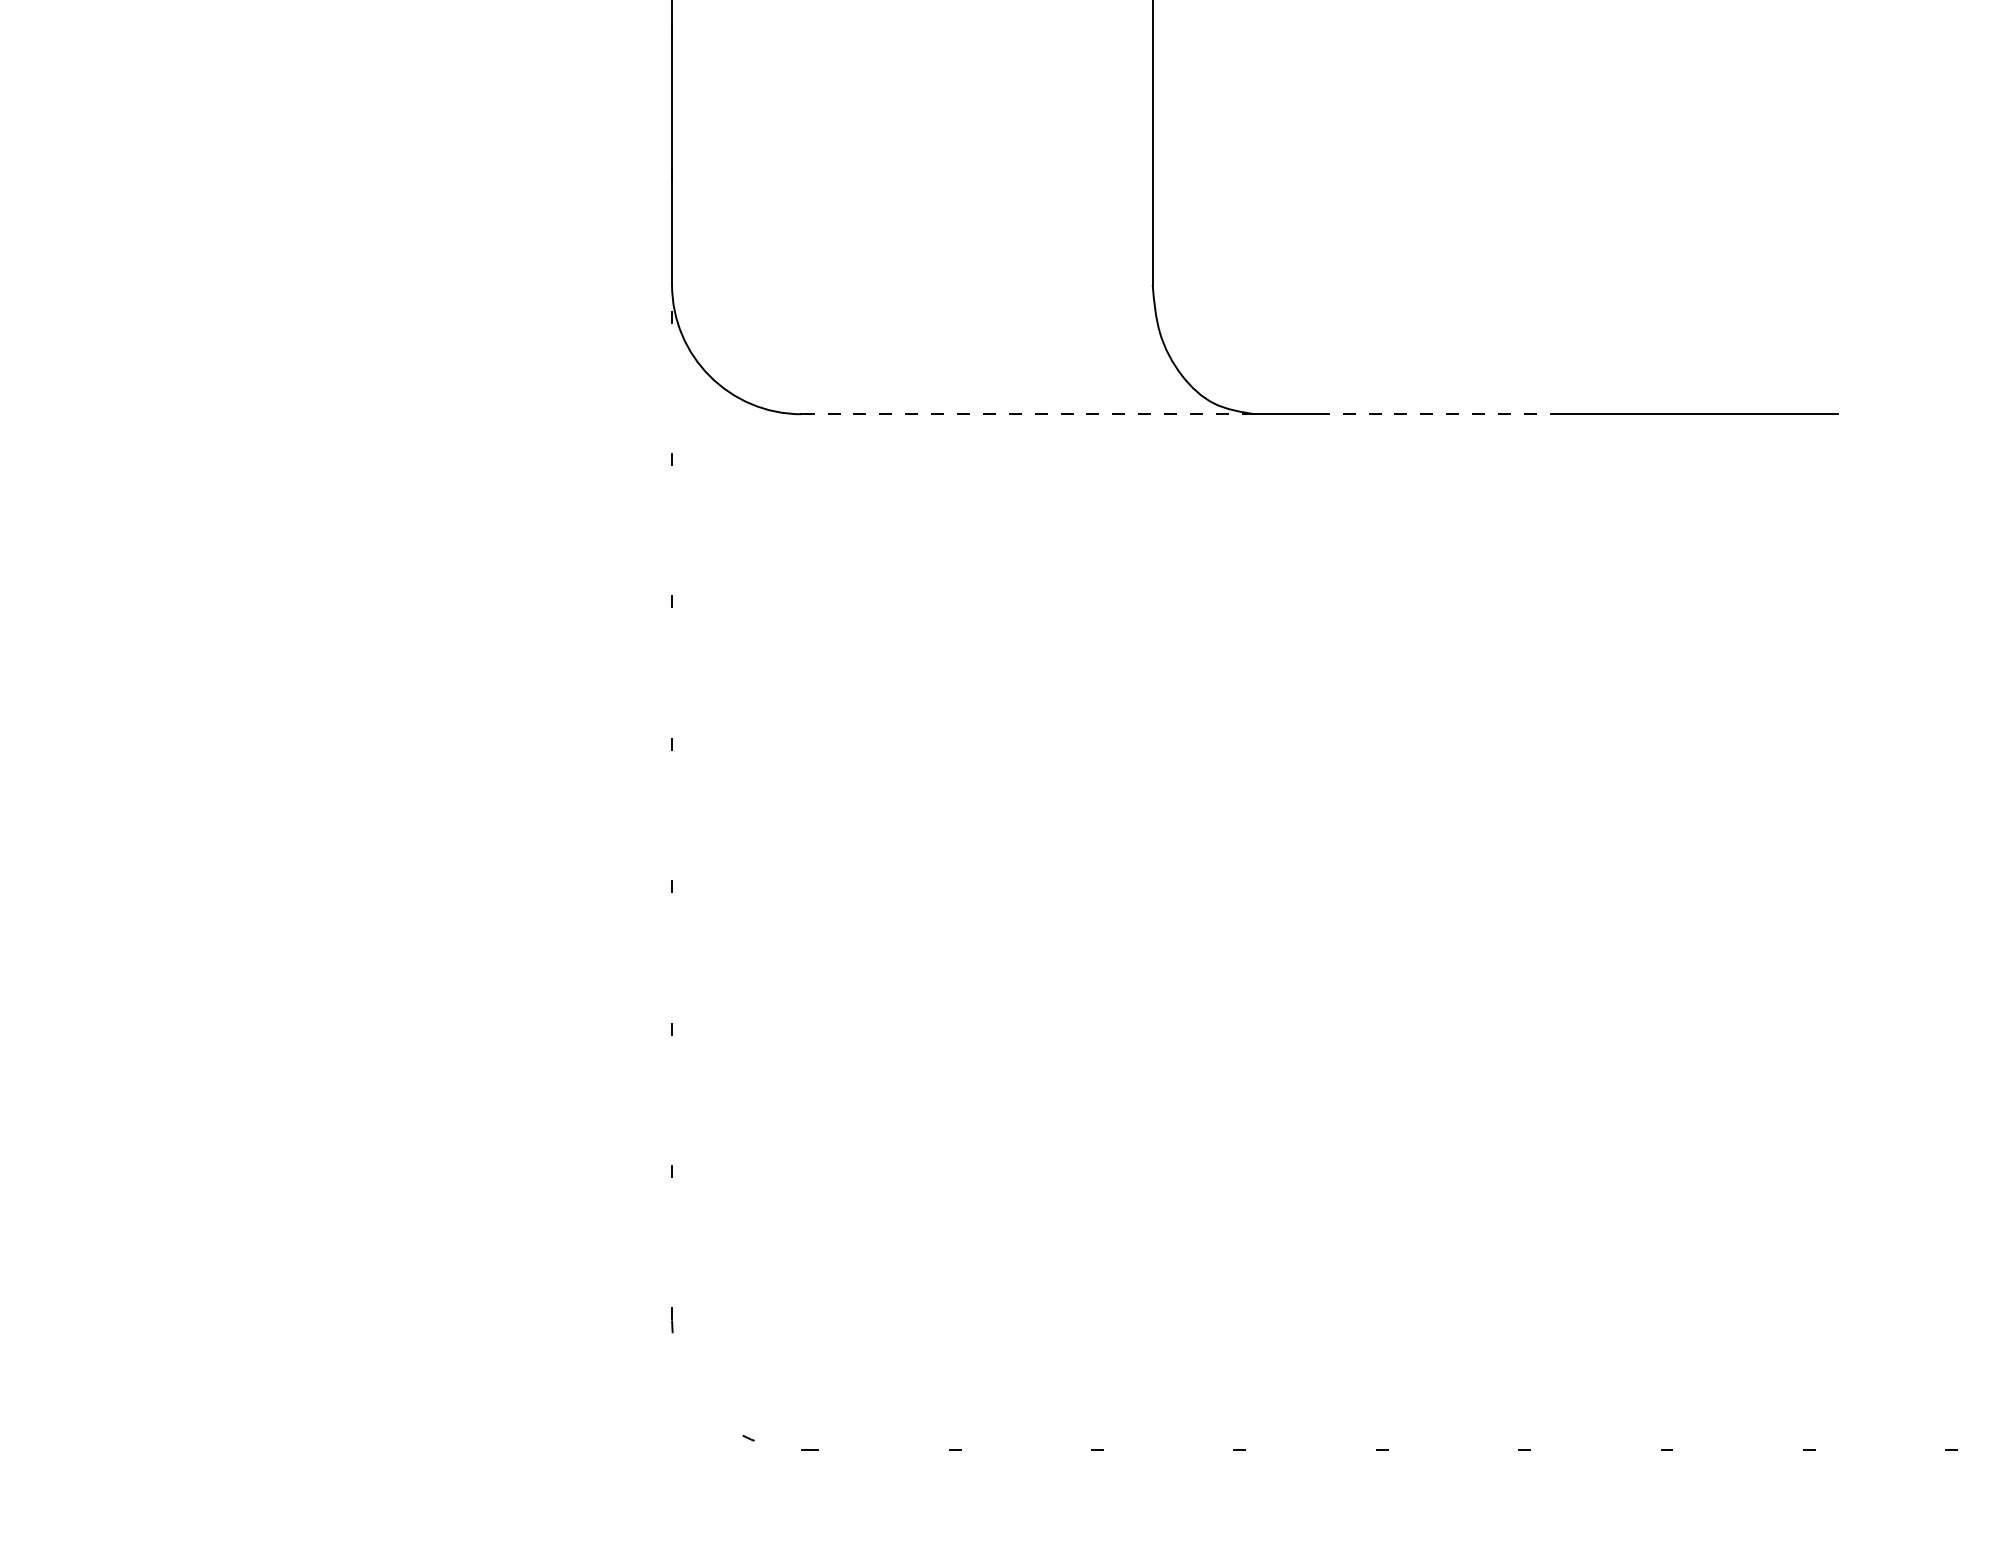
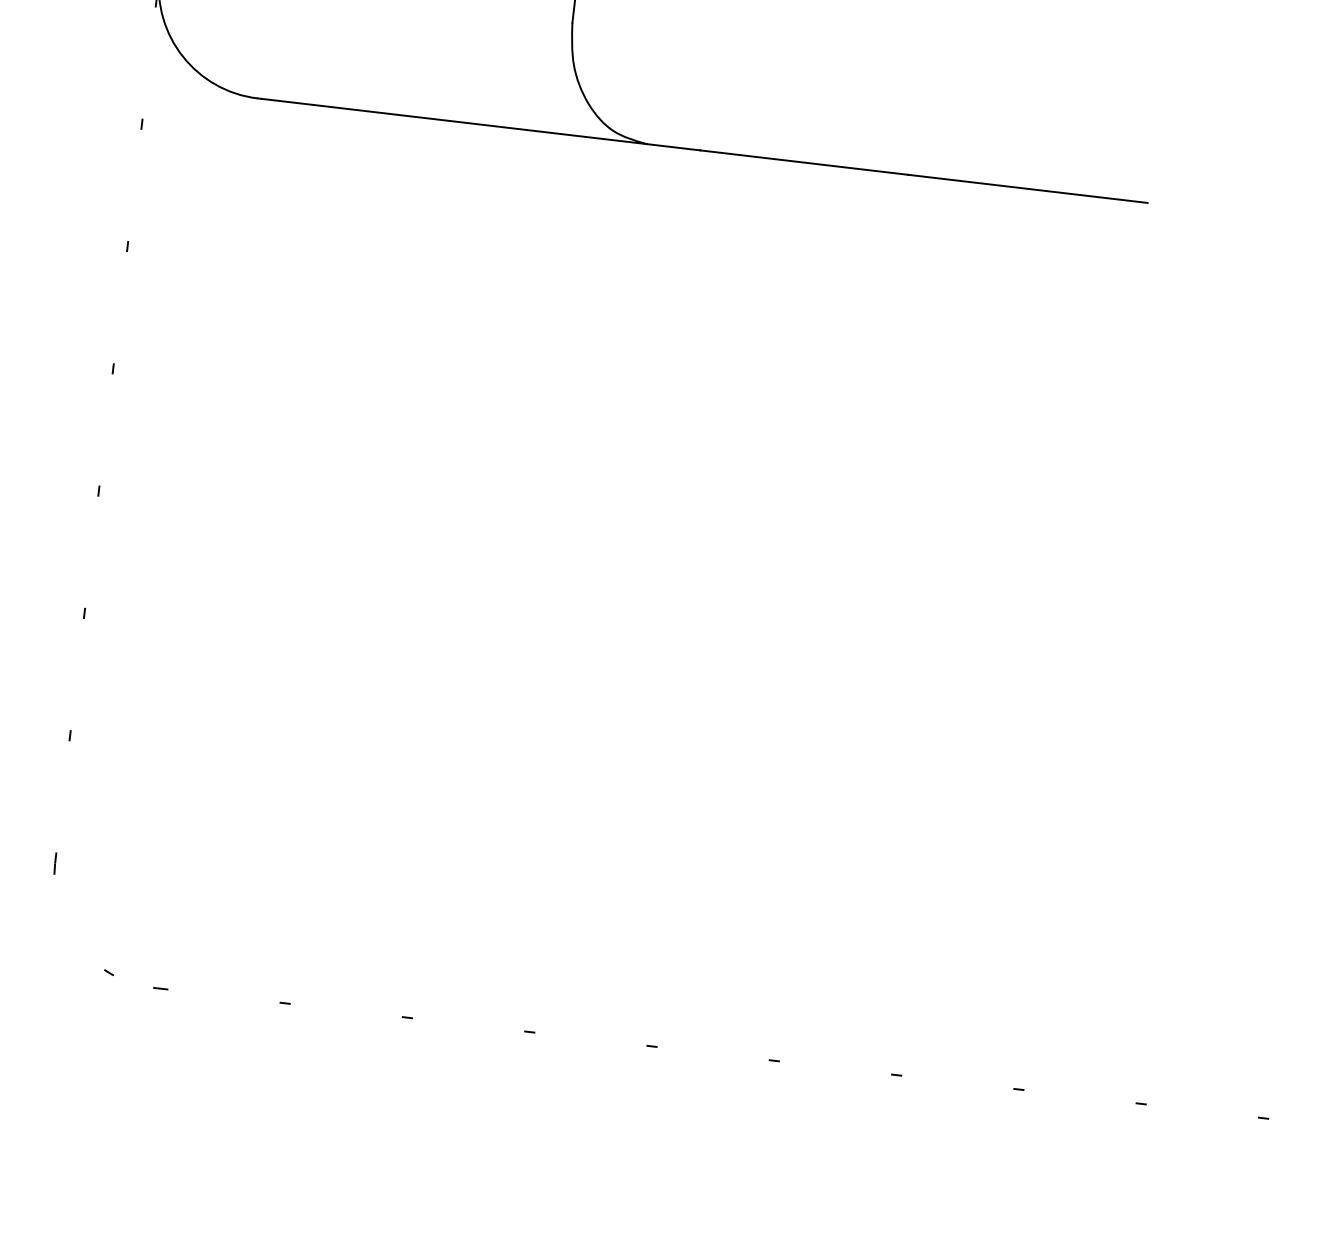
line: (1029, 414) -> (453, 121), dashed -> solid
line: (1437, 414) -> (803, 162), dashed -> solid

